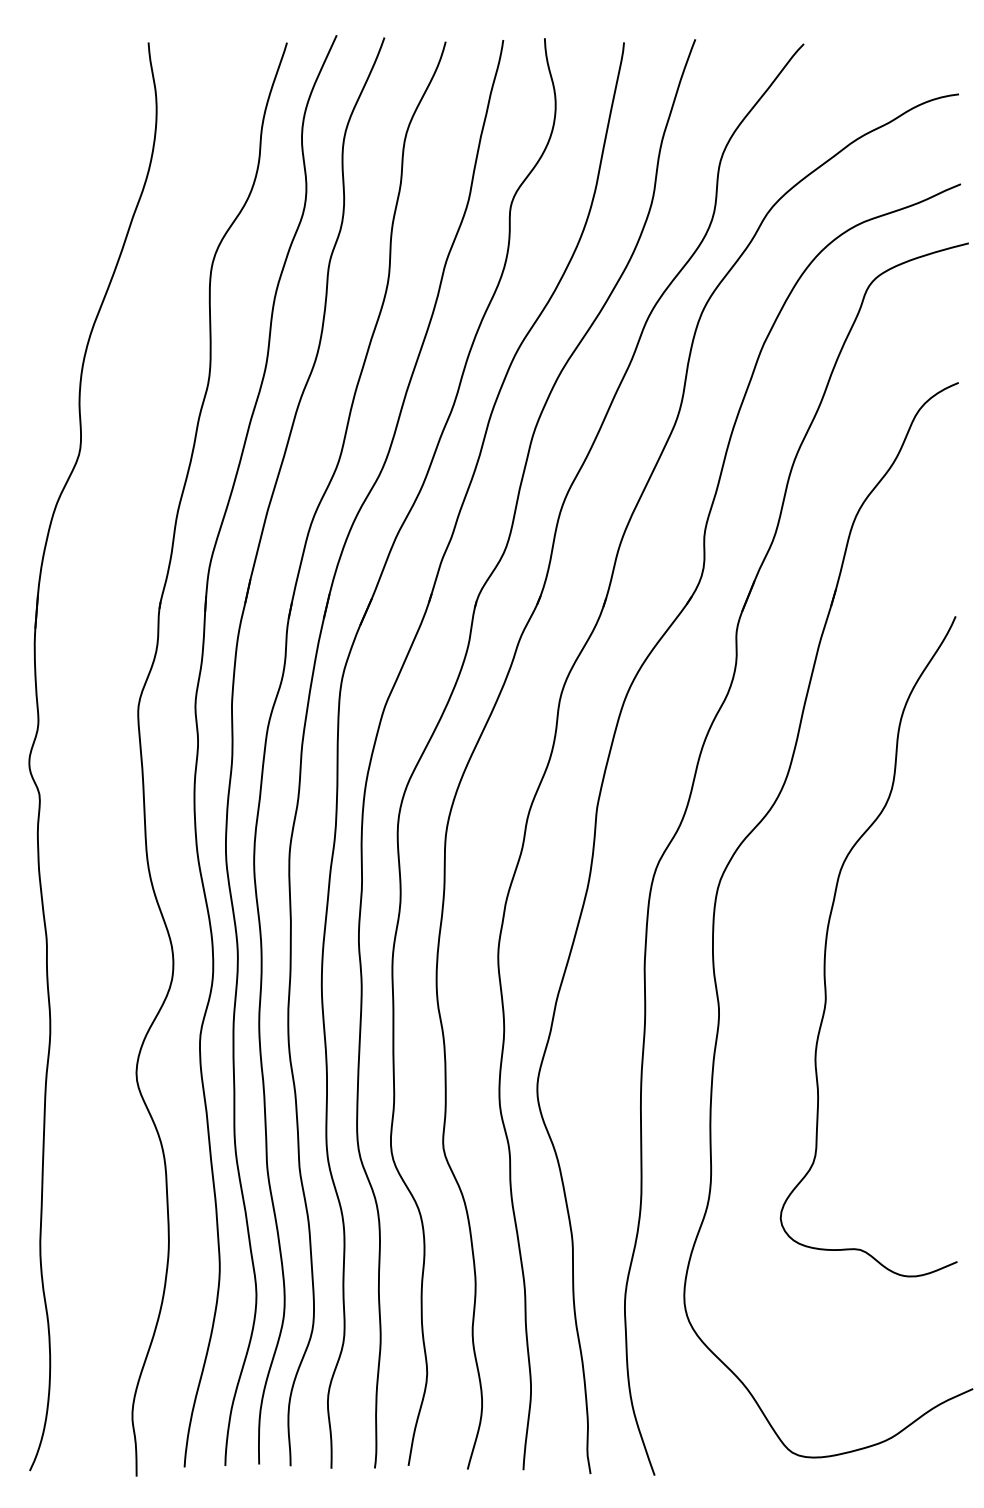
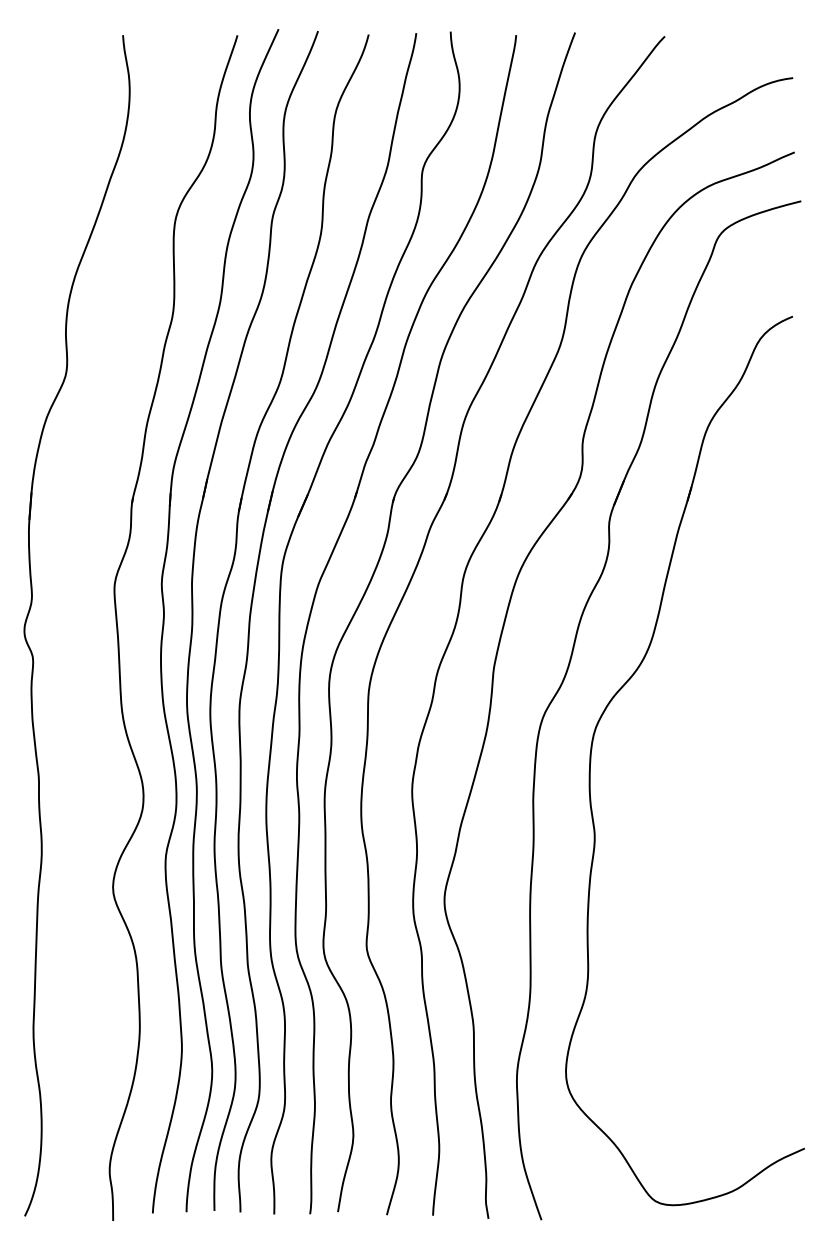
curve: (827, 941) -> (684, 778), removed

